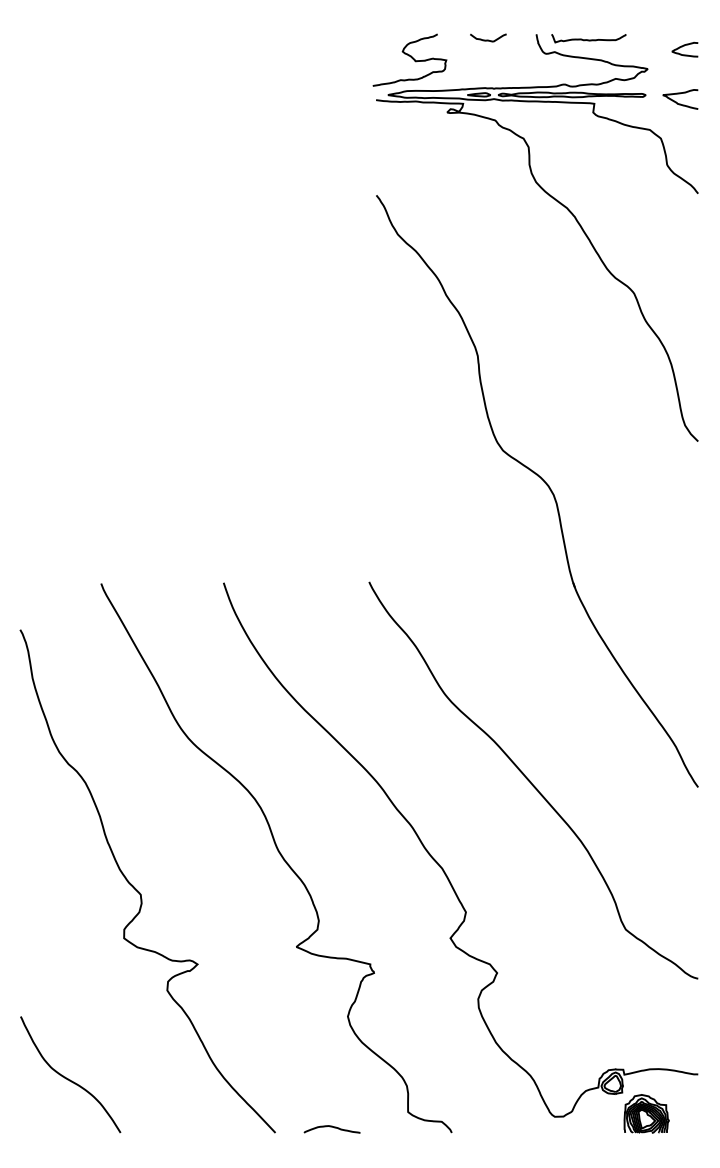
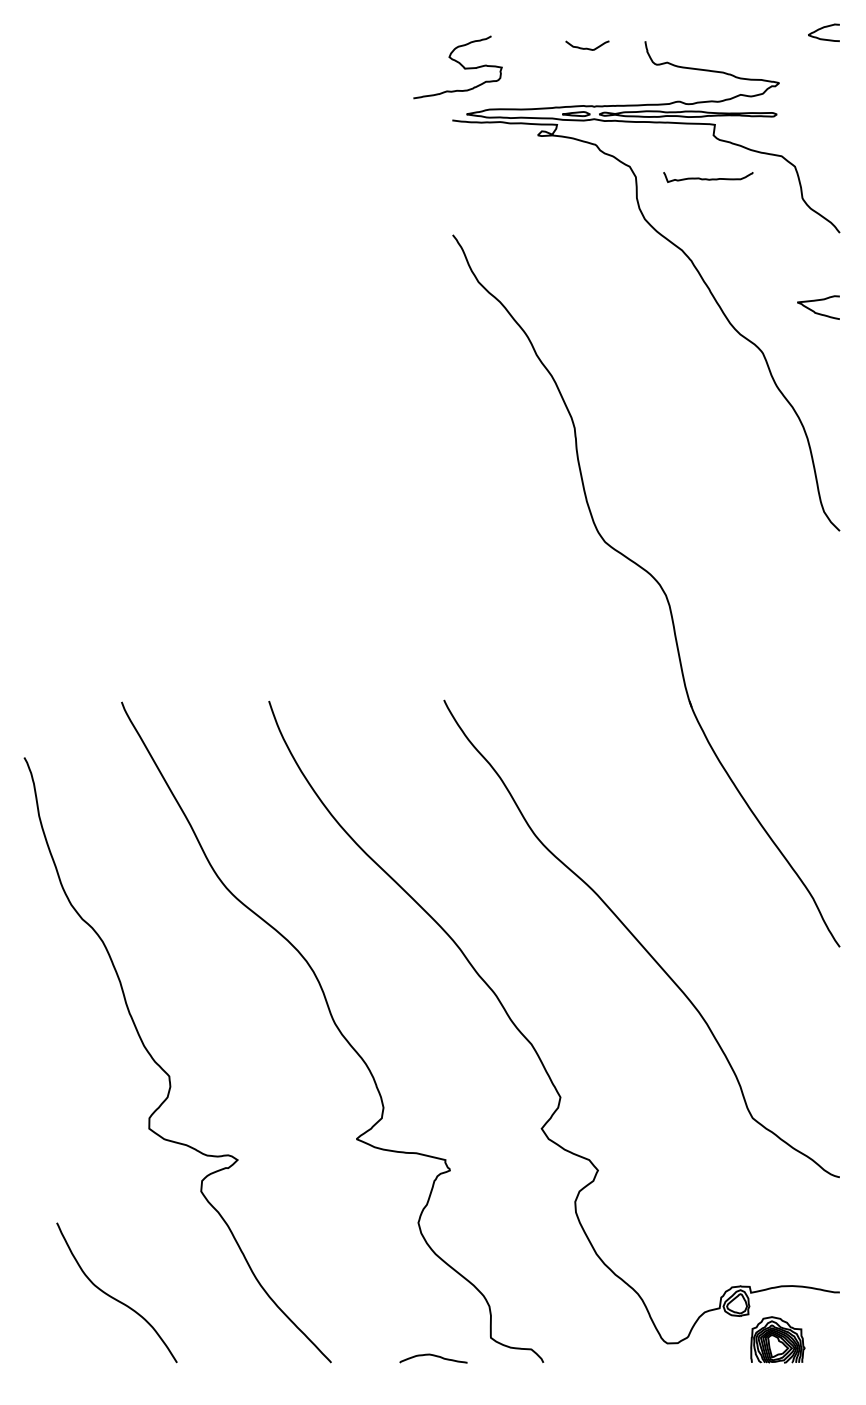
curve: (589, 39) -> (708, 178), moved
curve: (682, 46) -> (821, 29), moved
curve: (411, 57) -> (459, 64), moved
curve: (677, 101) -> (814, 310), moved
curve: (68, 1078) -> (114, 1297), moved
curve: (332, 1127) -> (433, 1356), moved

